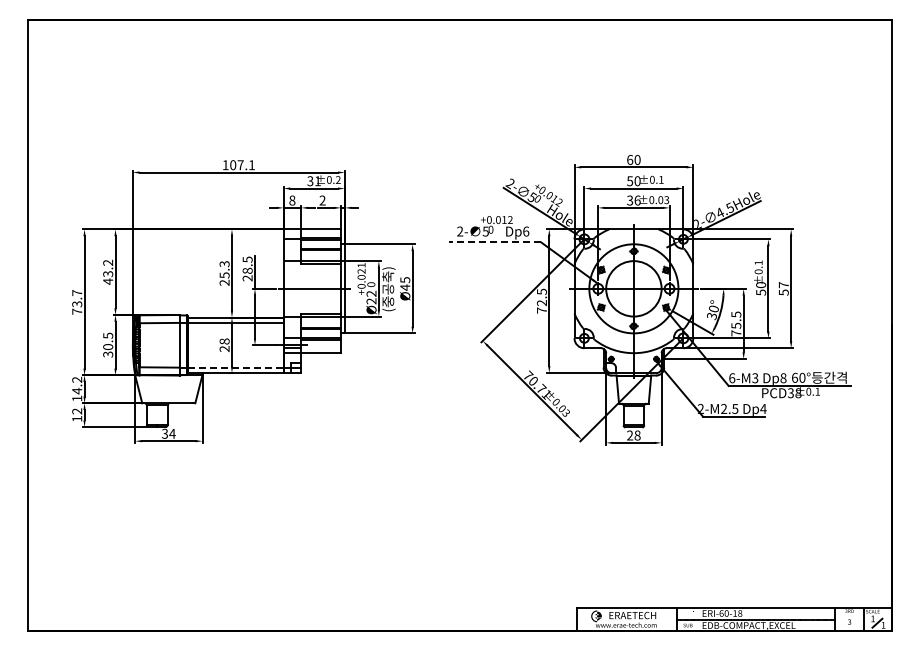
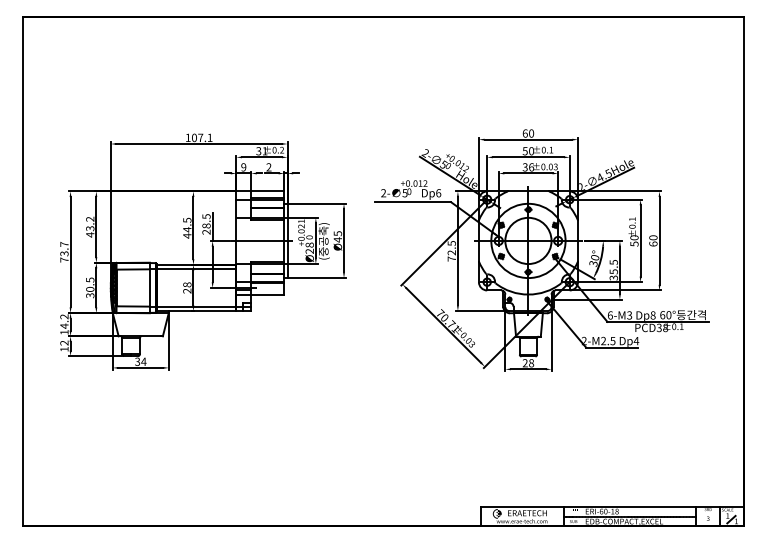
text: (292, 200) -> (243, 167), 8 -> 9
line: (495, 242) -> (413, 202), dashed -> solid
text: (224, 273) -> (187, 228), 25.3 -> 44.5
text: (783, 288) -> (653, 240), 57 -> 60
text: (371, 293) -> (309, 244), Ø22 -> Ø28
text: (736, 333) -> (613, 278), 75.5 -> 35.5
line: (235, 368) -> (196, 307), dashed -> solid

